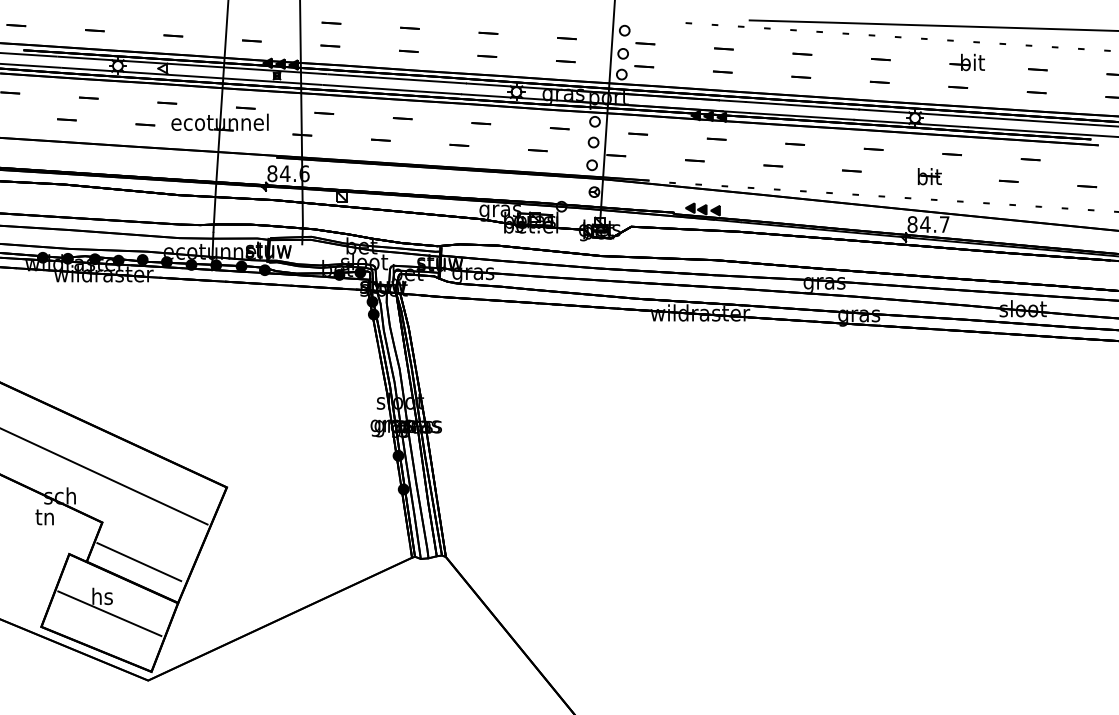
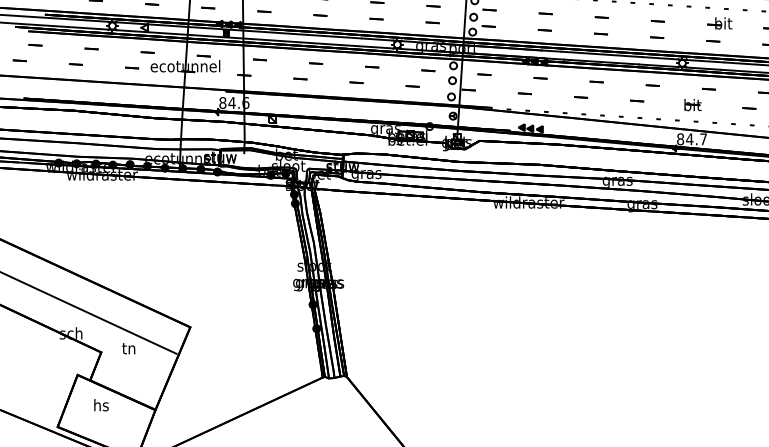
text: (44, 517) -> (128, 348), moved
line: (139, 562) -> (127, 380), removed
line: (109, 613) -> (106, 417), removed

